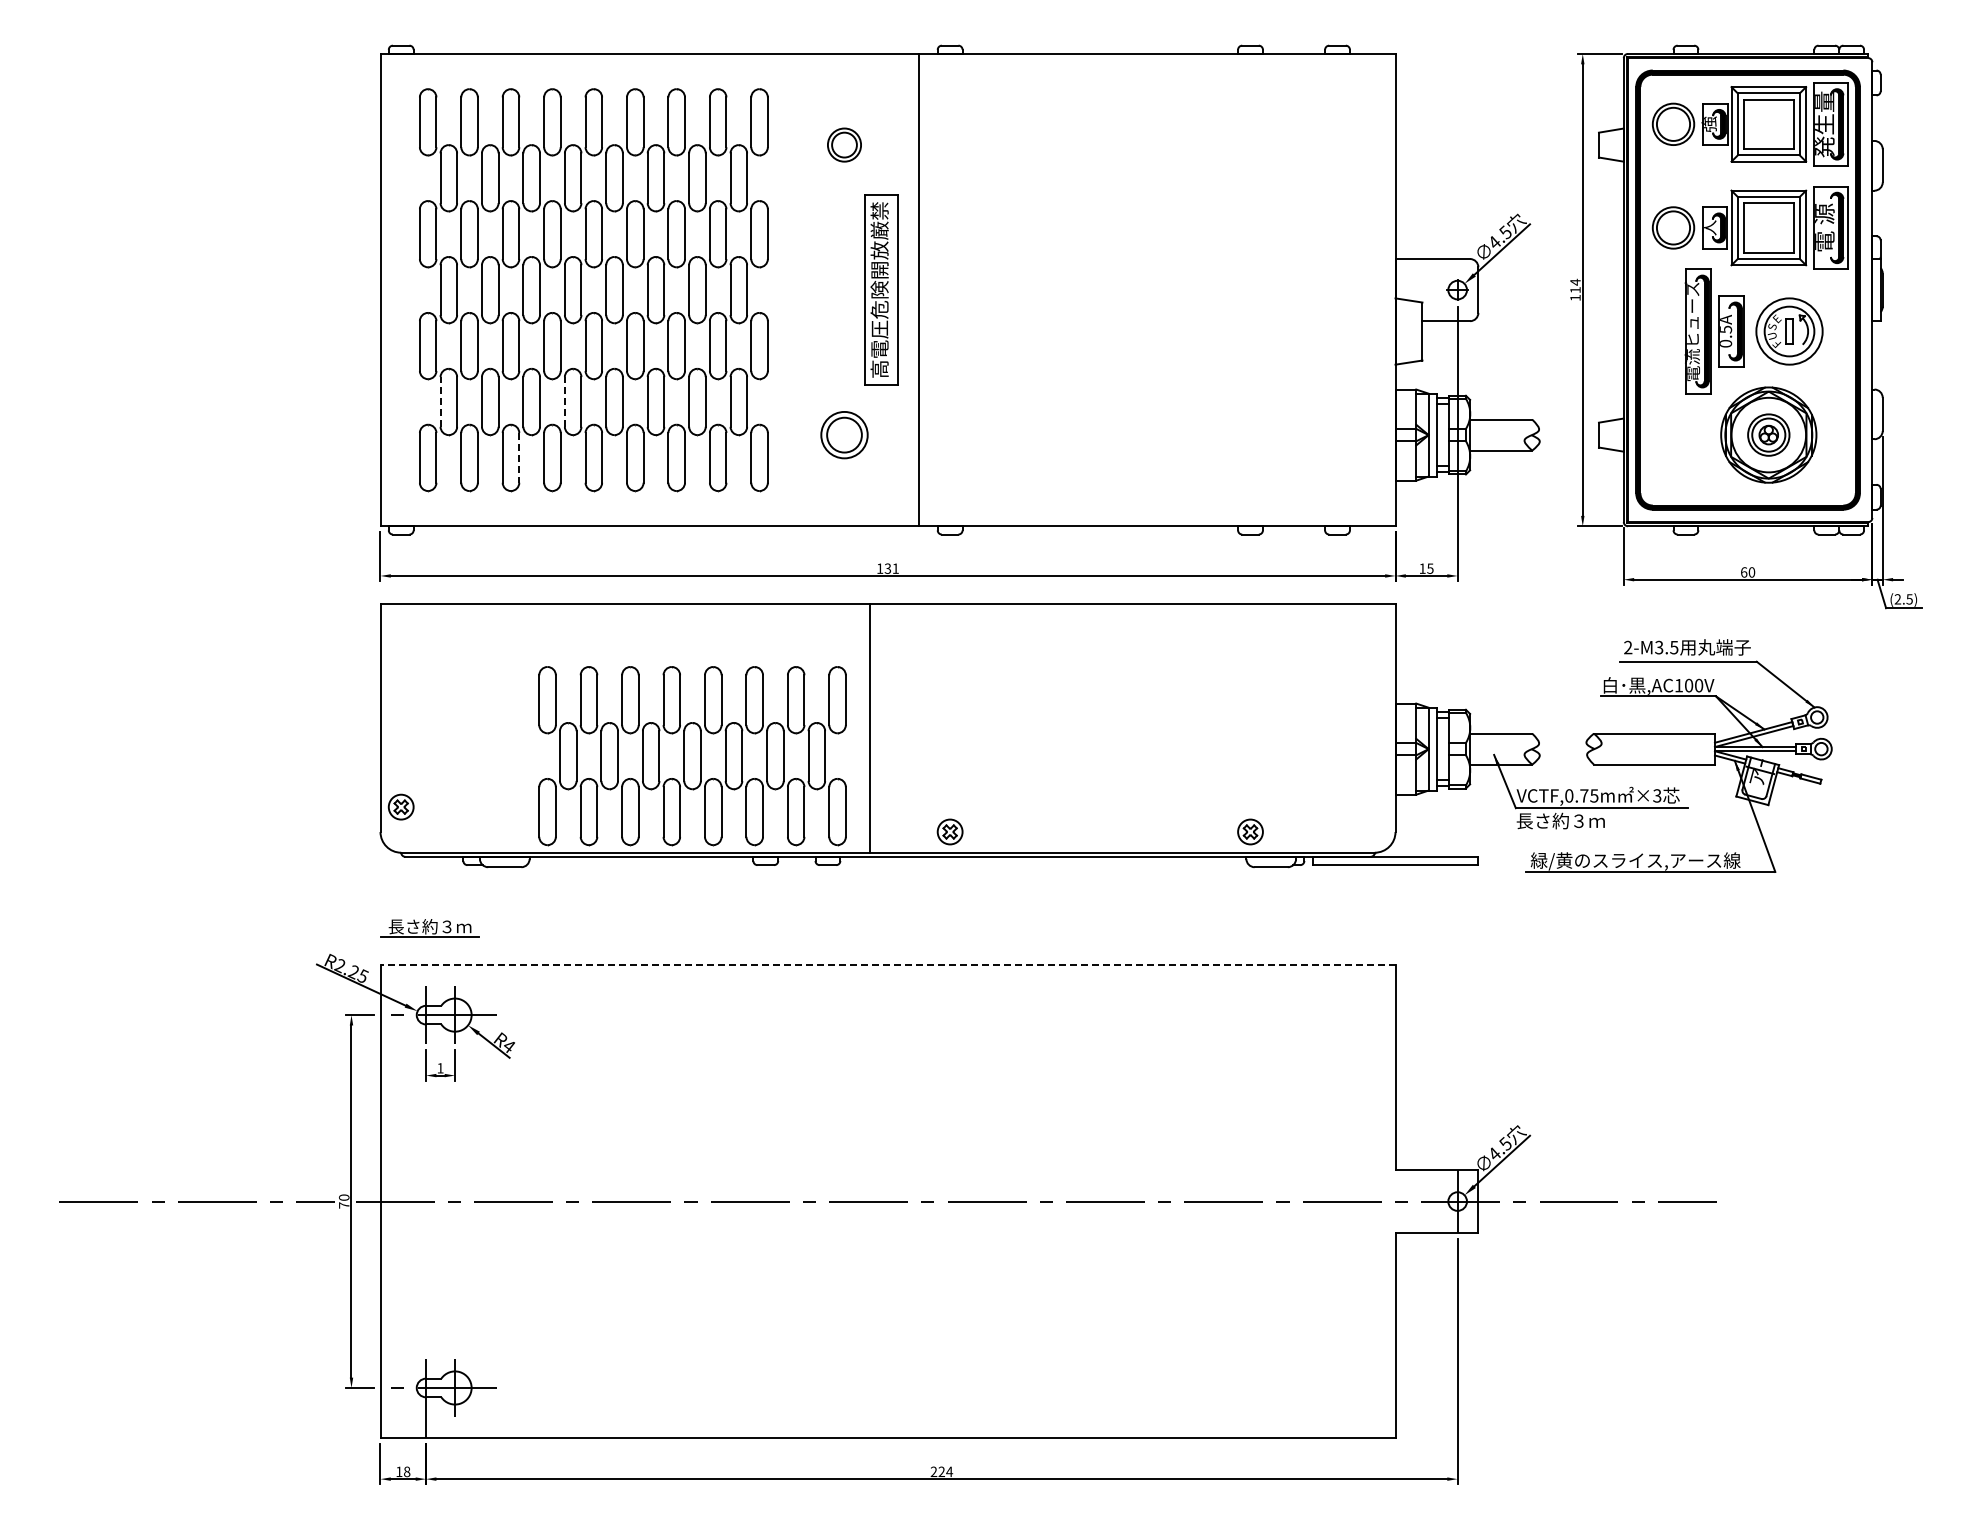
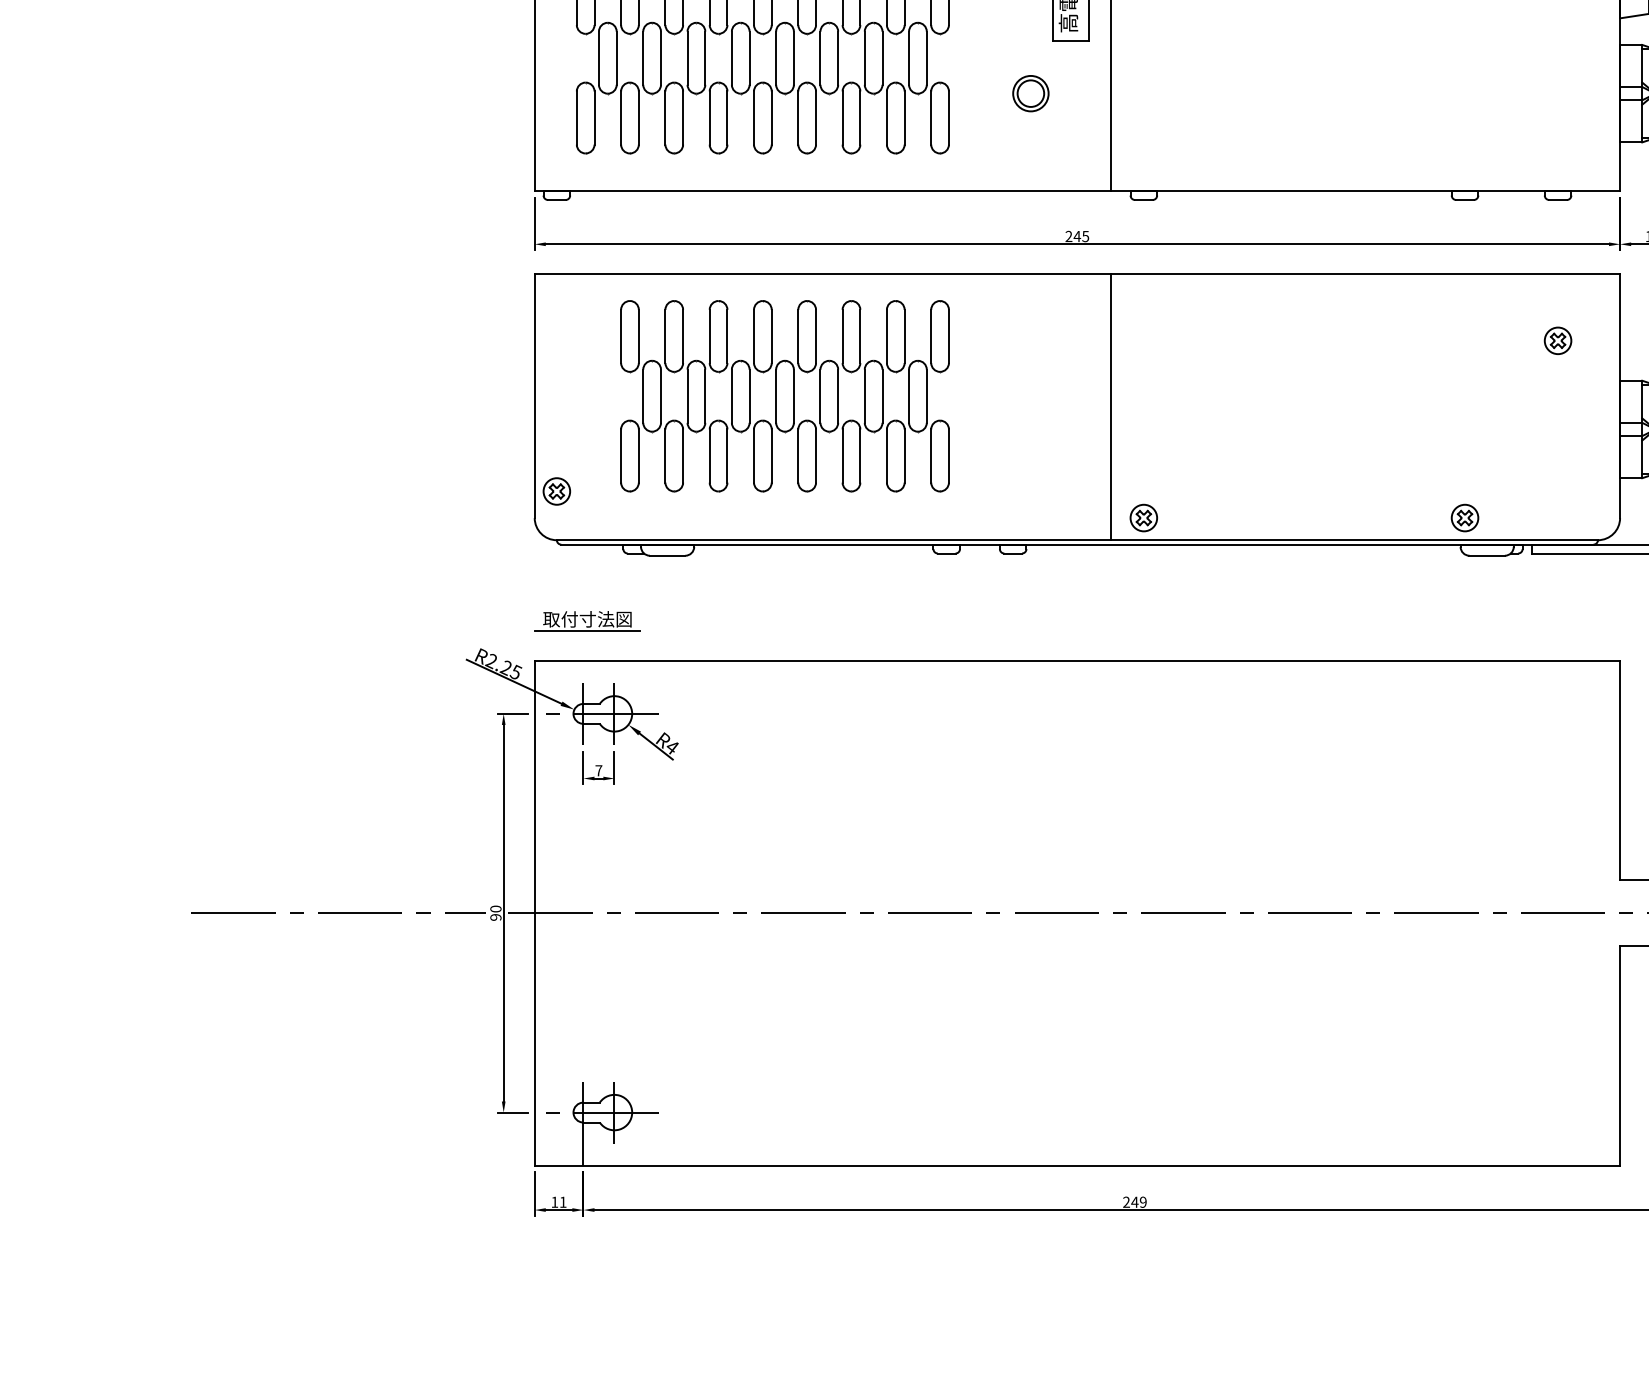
line: (440, 401) -> (598, 57), dashed -> solid
line: (564, 401) -> (731, 57), dashed -> solid
part: (844, 434) -> (1030, 93), size x0.71
line: (519, 457) -> (683, 117), dashed -> solid
text: (887, 568) -> (1076, 236), 131 -> 245
part: (1337, 666) -> (1558, 341), added
line: (870, 728) -> (1111, 407), moved
part: (692, 756) -> (784, 396), moved
text: (429, 926) -> (587, 619), 長さ約３ｍ -> 取付寸法図
line: (888, 965) -> (1077, 660), dashed -> solid
text: (440, 1068) -> (598, 770), 1 -> 7
text: (344, 1205) -> (496, 917), 70 -> 90
text: (407, 1471) -> (563, 1201), 18 -> 11
text: (945, 1471) -> (1138, 1201), 224 -> 249

